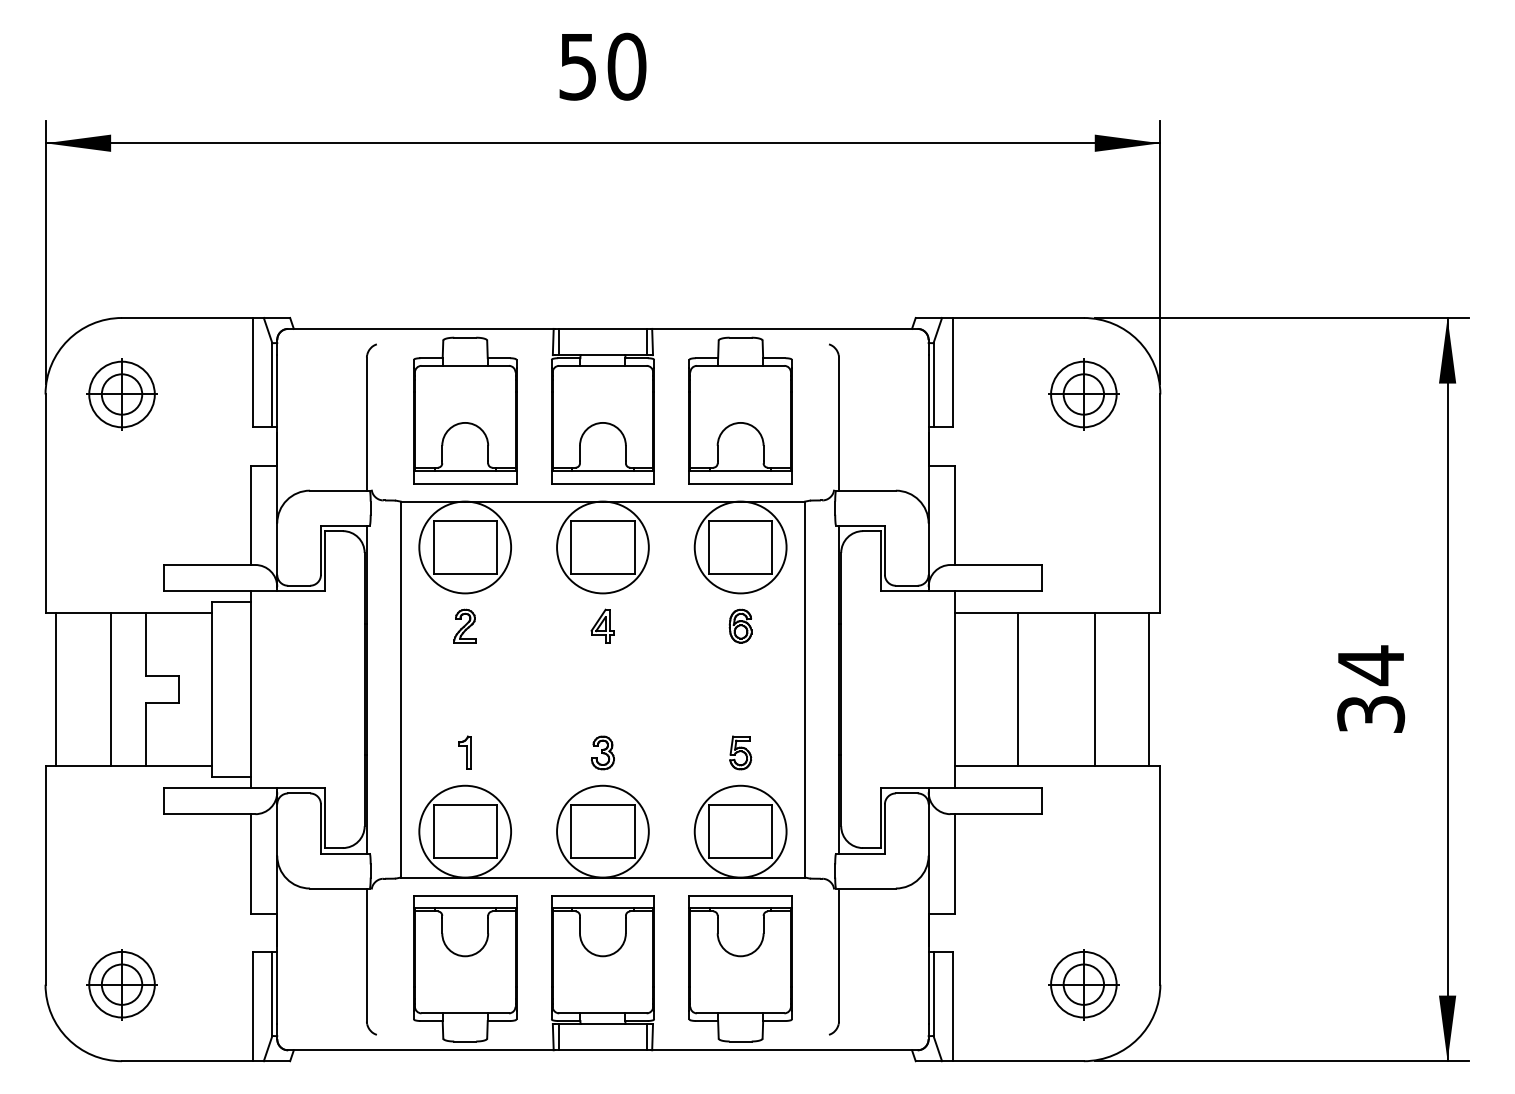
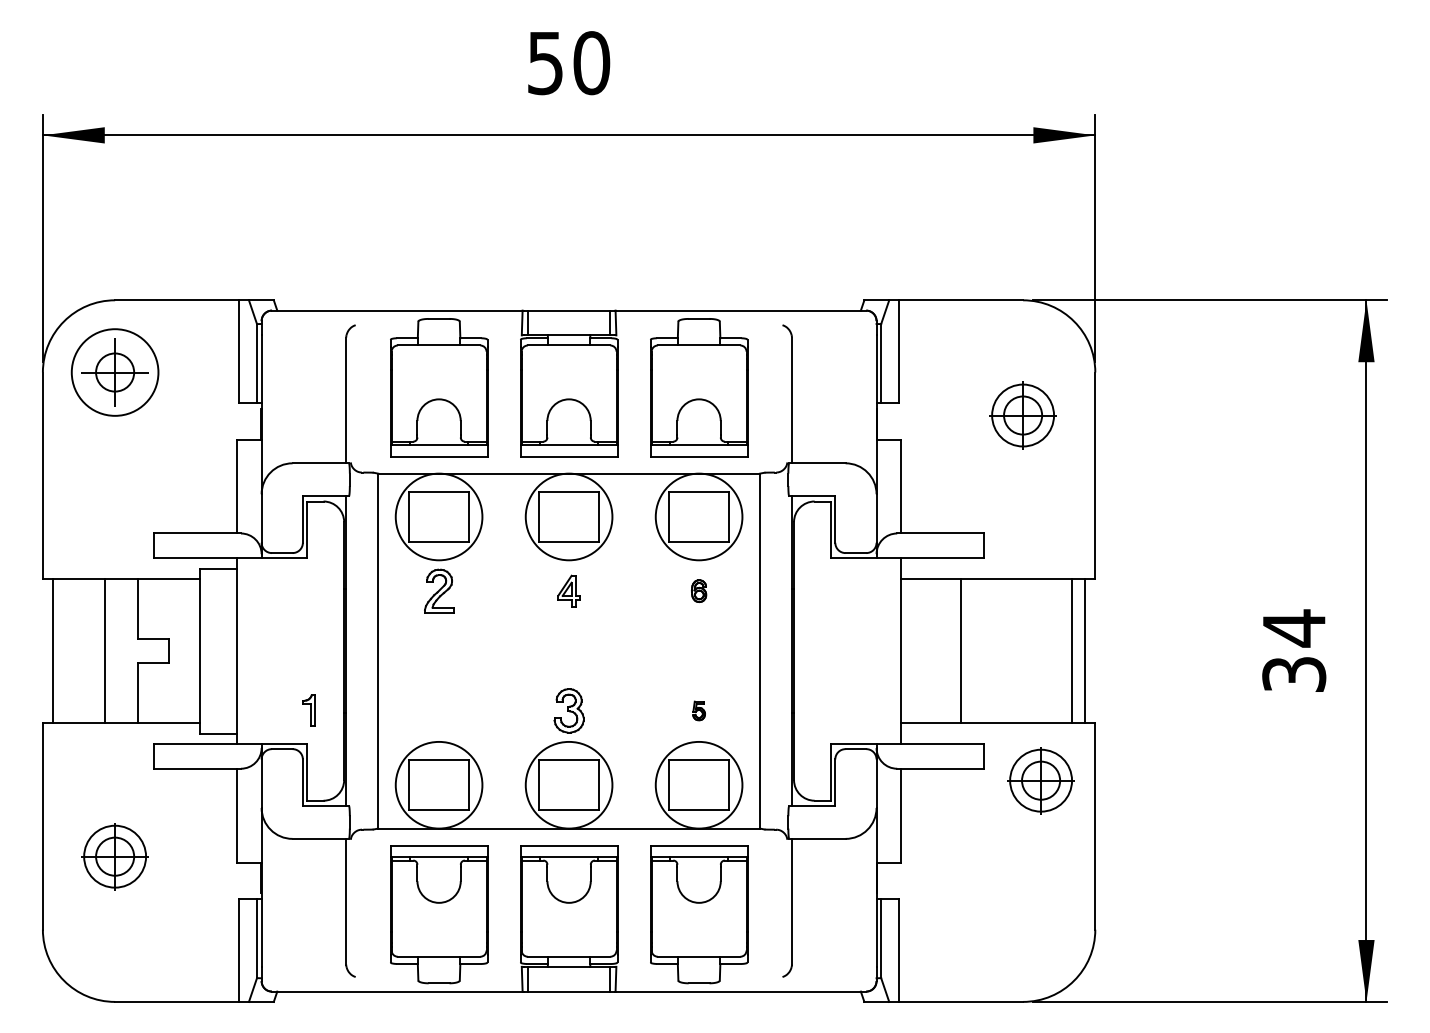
circle: (122, 394) -> (115, 372), size x1.4
part: (1083, 394) -> (1022, 415), moved
part: (464, 625) -> (438, 590), size x1.4
part: (740, 625) -> (698, 590), size x0.7
line: (1094, 688) -> (1072, 650), moved
part: (464, 752) -> (308, 710), moved
part: (602, 752) -> (568, 710), size x1.4
part: (740, 752) -> (698, 710), size x0.6
part: (121, 984) -> (114, 856), moved
part: (1083, 984) -> (1040, 780), moved

